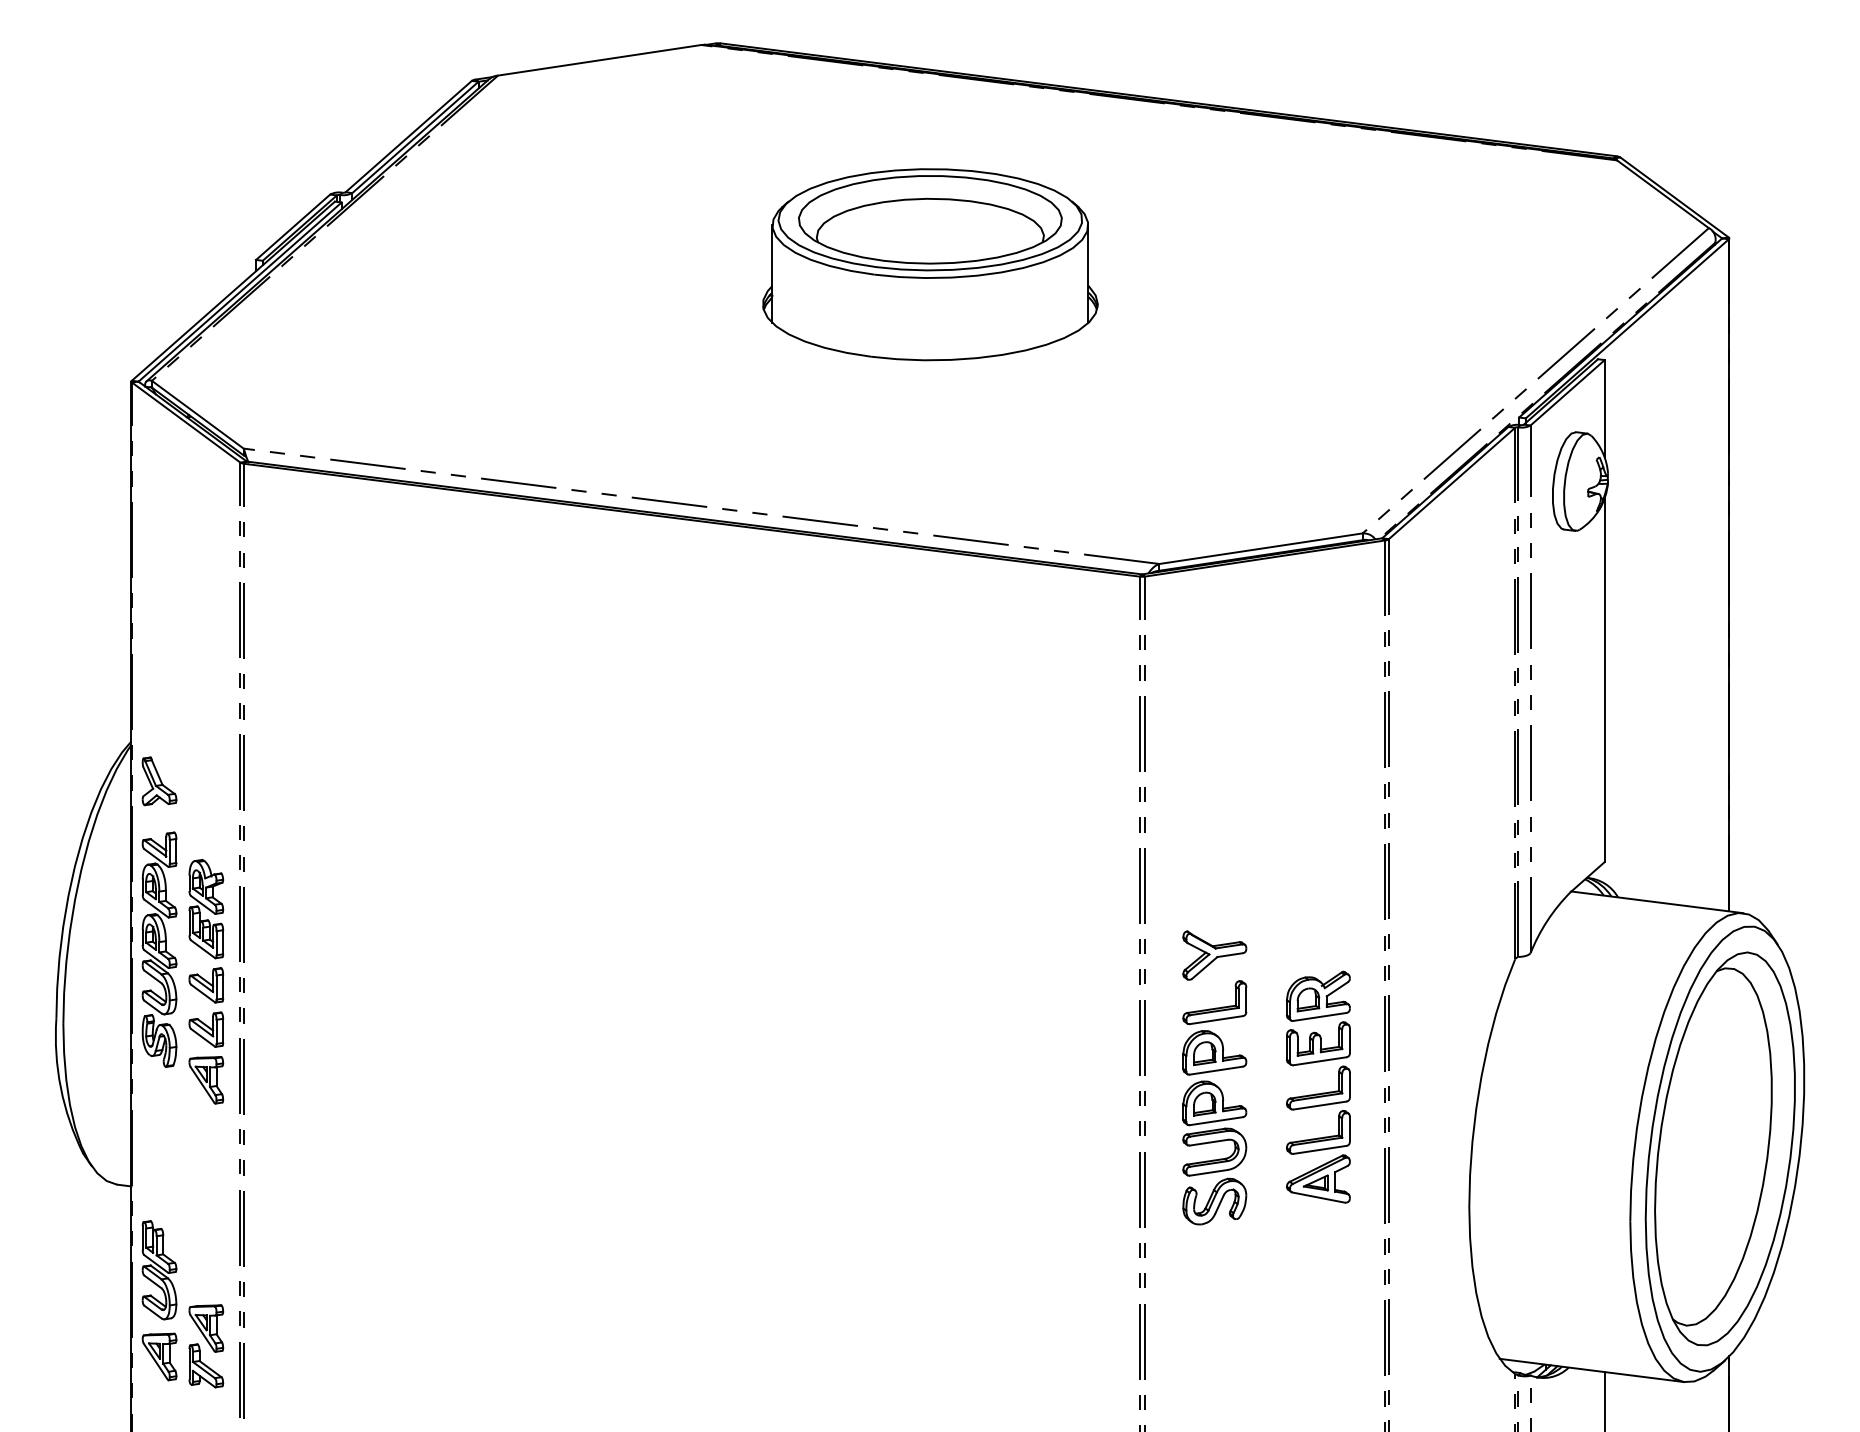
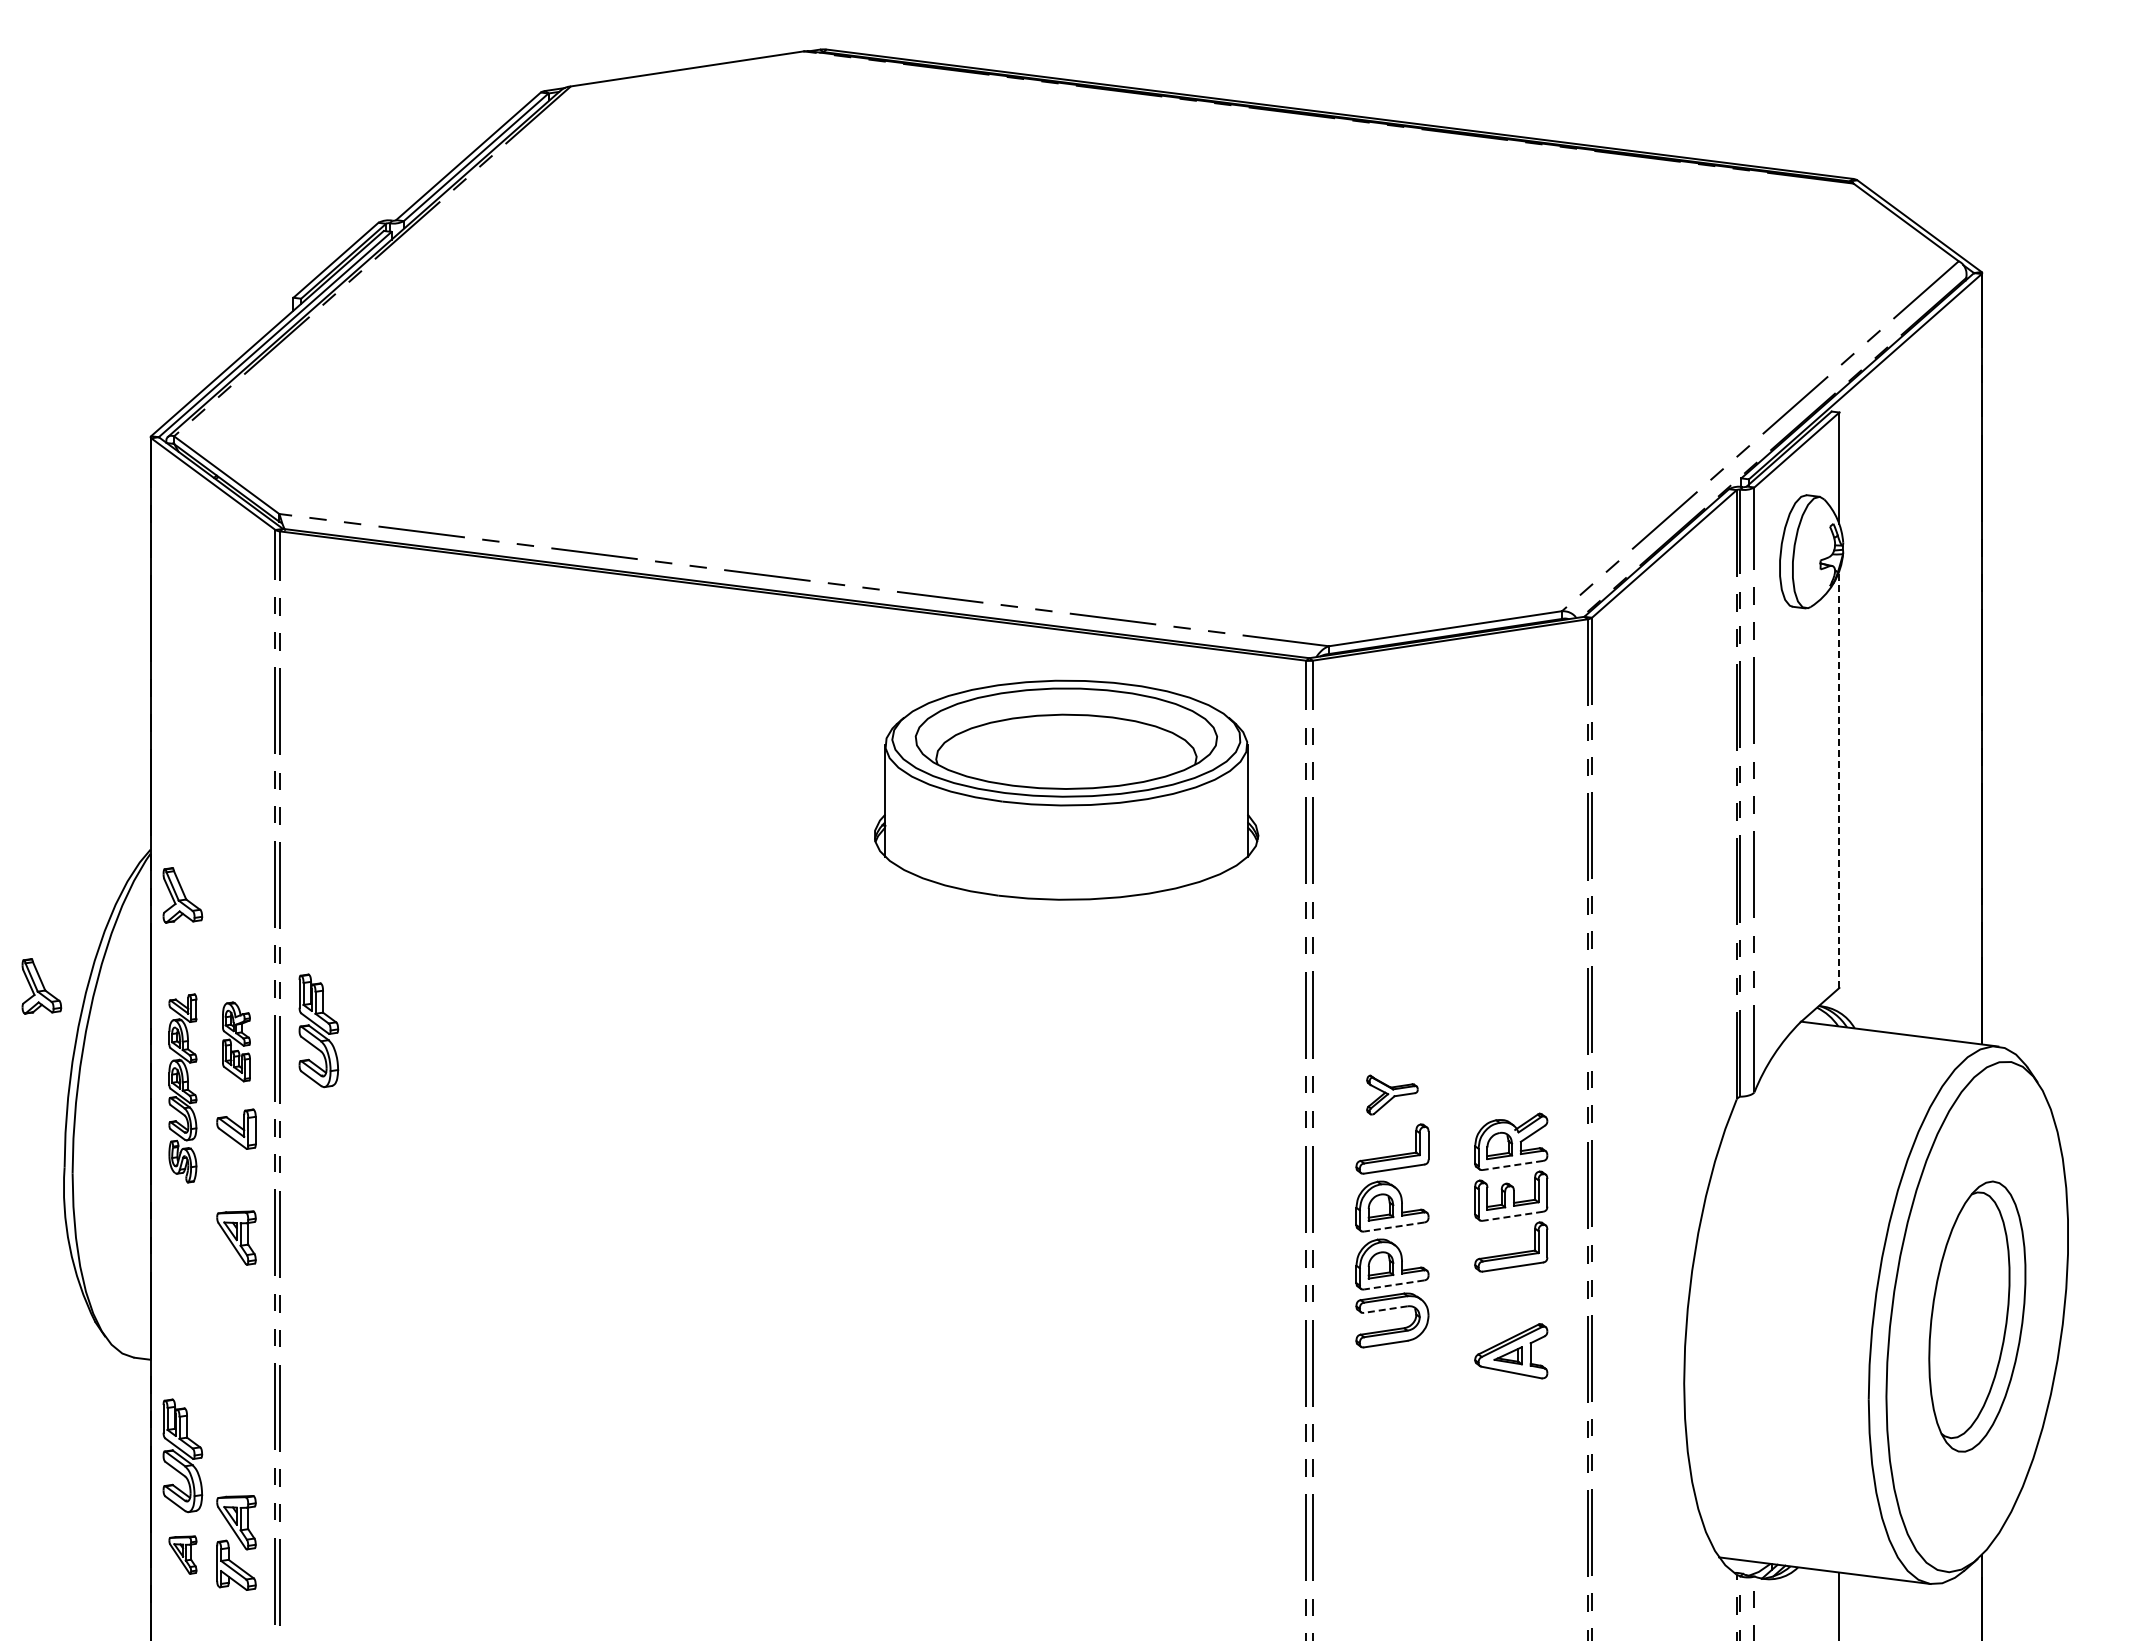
part: (930, 264) -> (1066, 789), moved
line: (1604, 680) -> (1839, 779), solid -> dashed
part: (36, 860) -> (41, 986), added
part: (277, 899) -> (318, 1030), added
part: (206, 908) -> (236, 1041), size x0.7
part: (159, 949) -> (182, 1088), size x0.7
part: (1214, 955) -> (1392, 1094), size x0.7
line: (1319, 1016) -> (1512, 1165), solid -> dashed
part: (206, 1029) -> (236, 1179), removed
line: (1319, 1061) -> (1512, 1216), solid -> dashed
line: (1215, 1071) -> (1393, 1227), solid -> dashed
line: (1215, 1121) -> (1393, 1285), solid -> dashed
part: (1319, 1137) -> (1512, 1303), removed
line: (1208, 1142) -> (1385, 1309), solid -> dashed
part: (1725, 1148) -> (1977, 1316), size x0.6
part: (1214, 1201) -> (1392, 1377), removed
part: (159, 1356) -> (182, 1554), size x0.7

